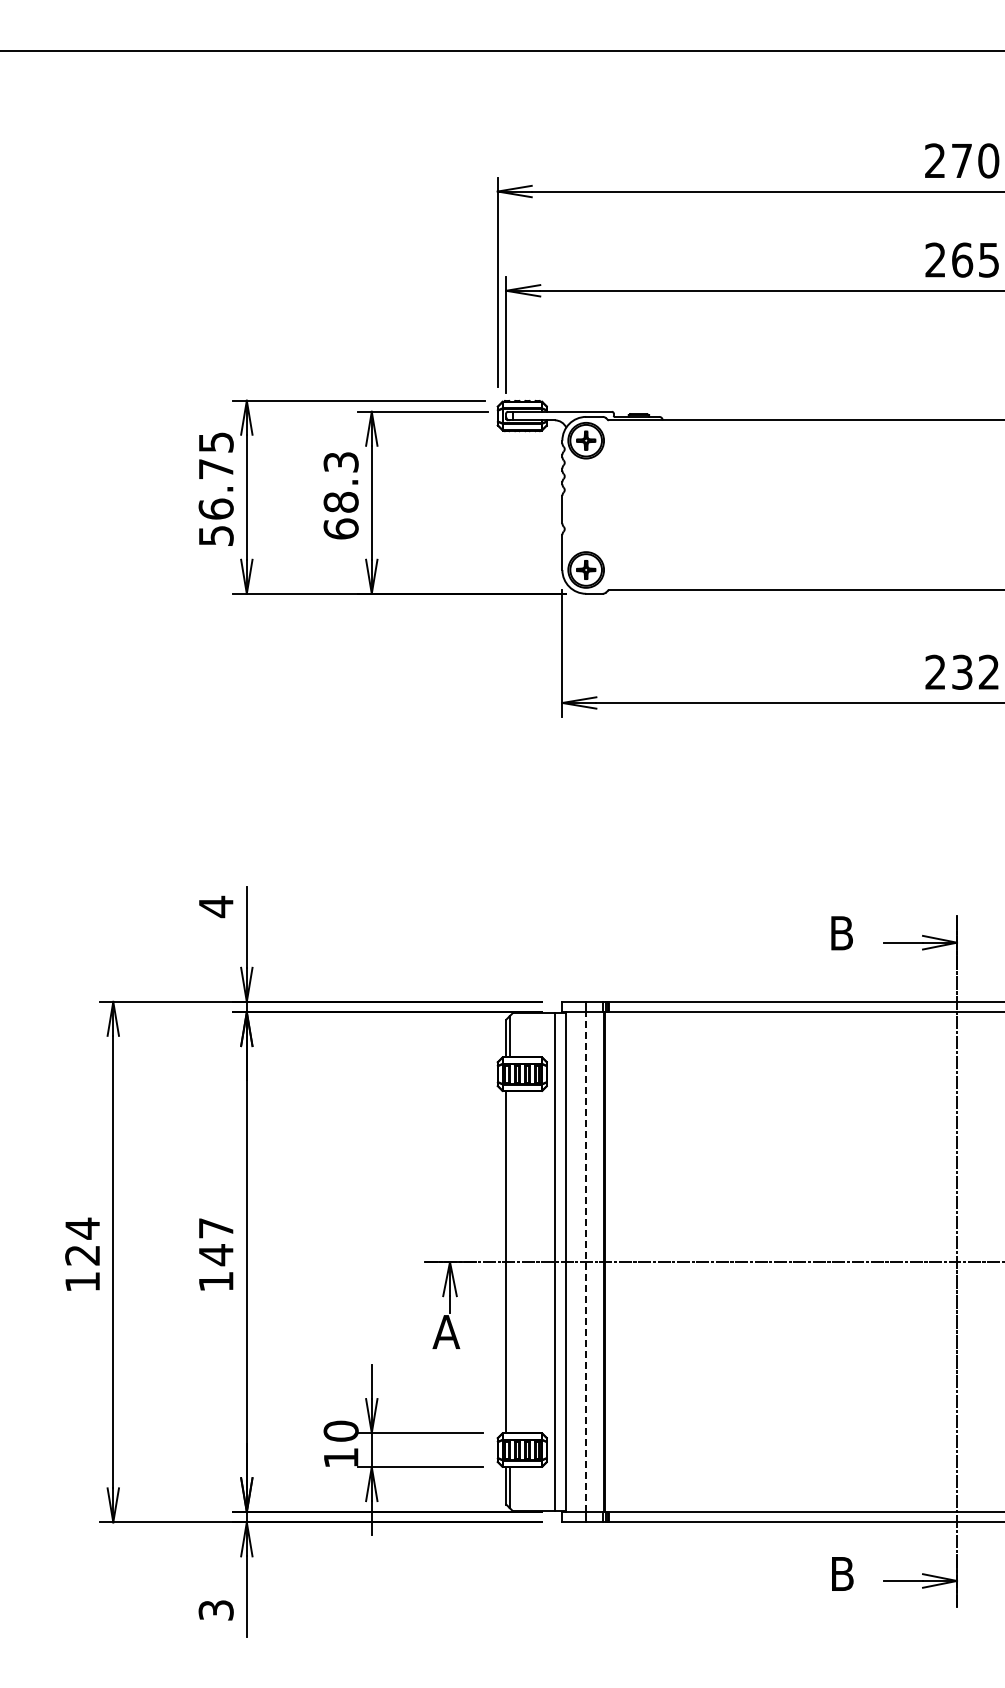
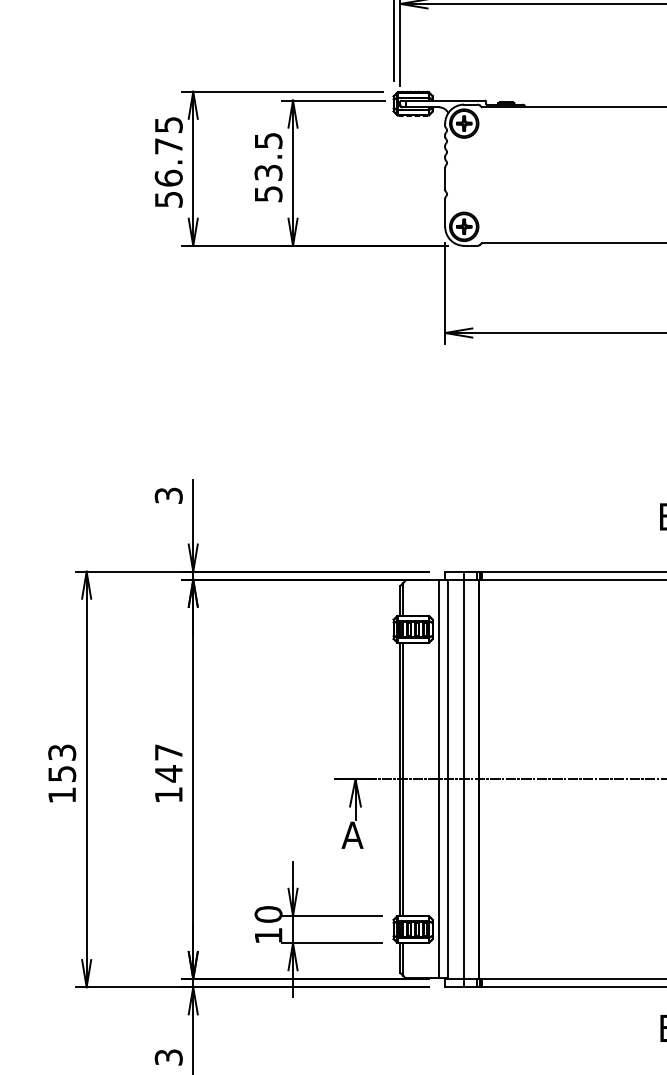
text: (340, 495) -> (268, 167), 68.3 -> 53.5
text: (215, 906) -> (168, 495), 4 -> 3
text: (82, 1241) -> (62, 762), 124 -> 153
line: (586, 1261) -> (464, 778), dashed -> solid
line: (509, 1262) -> (402, 779), added

